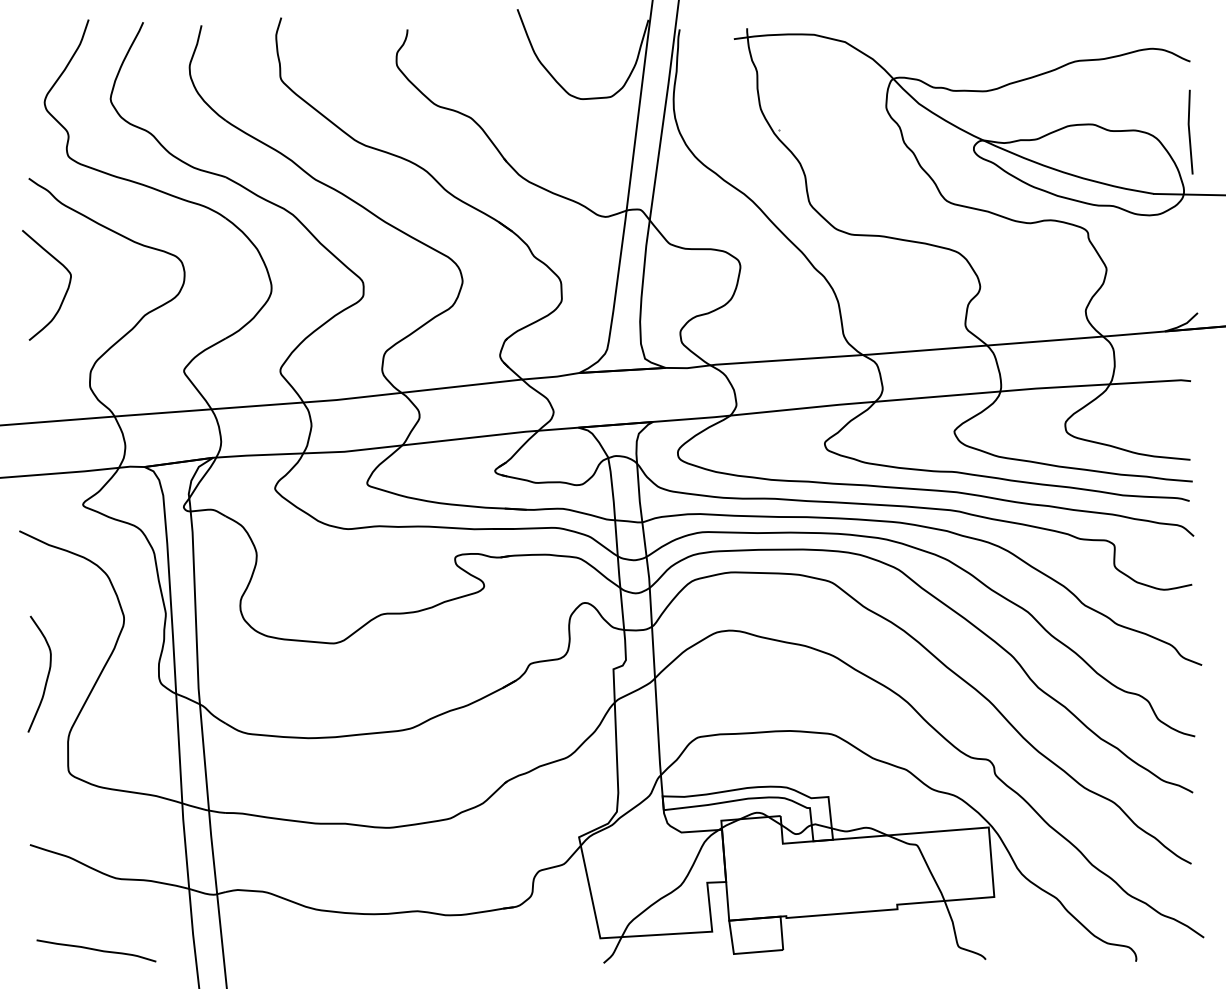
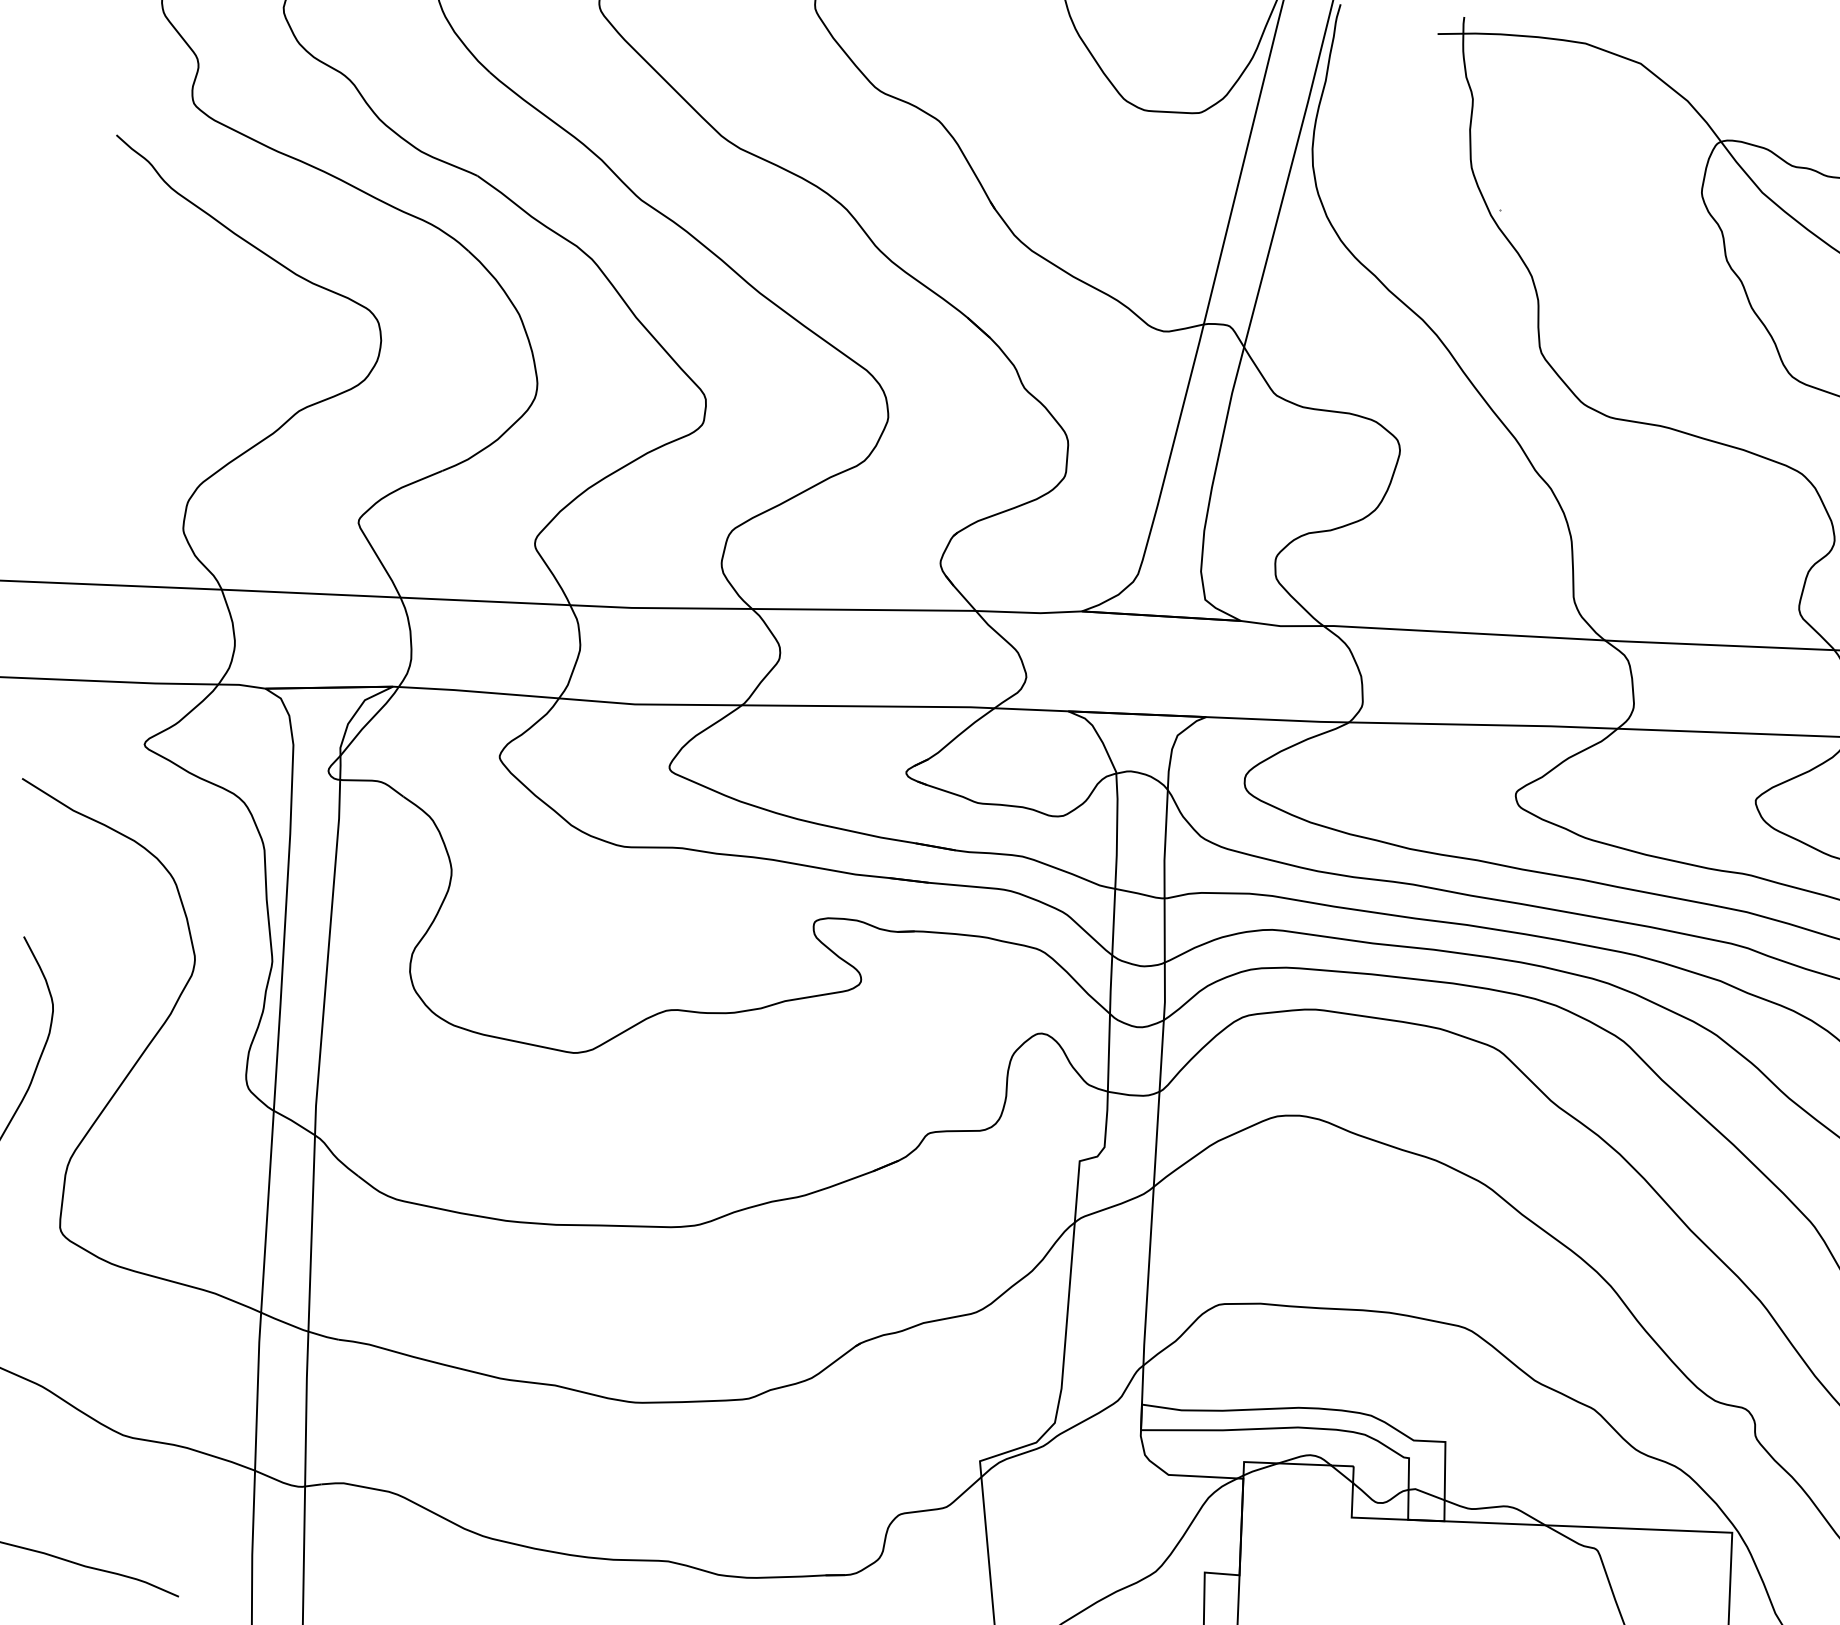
curve: (64, 294) -> (156, 355), removed

